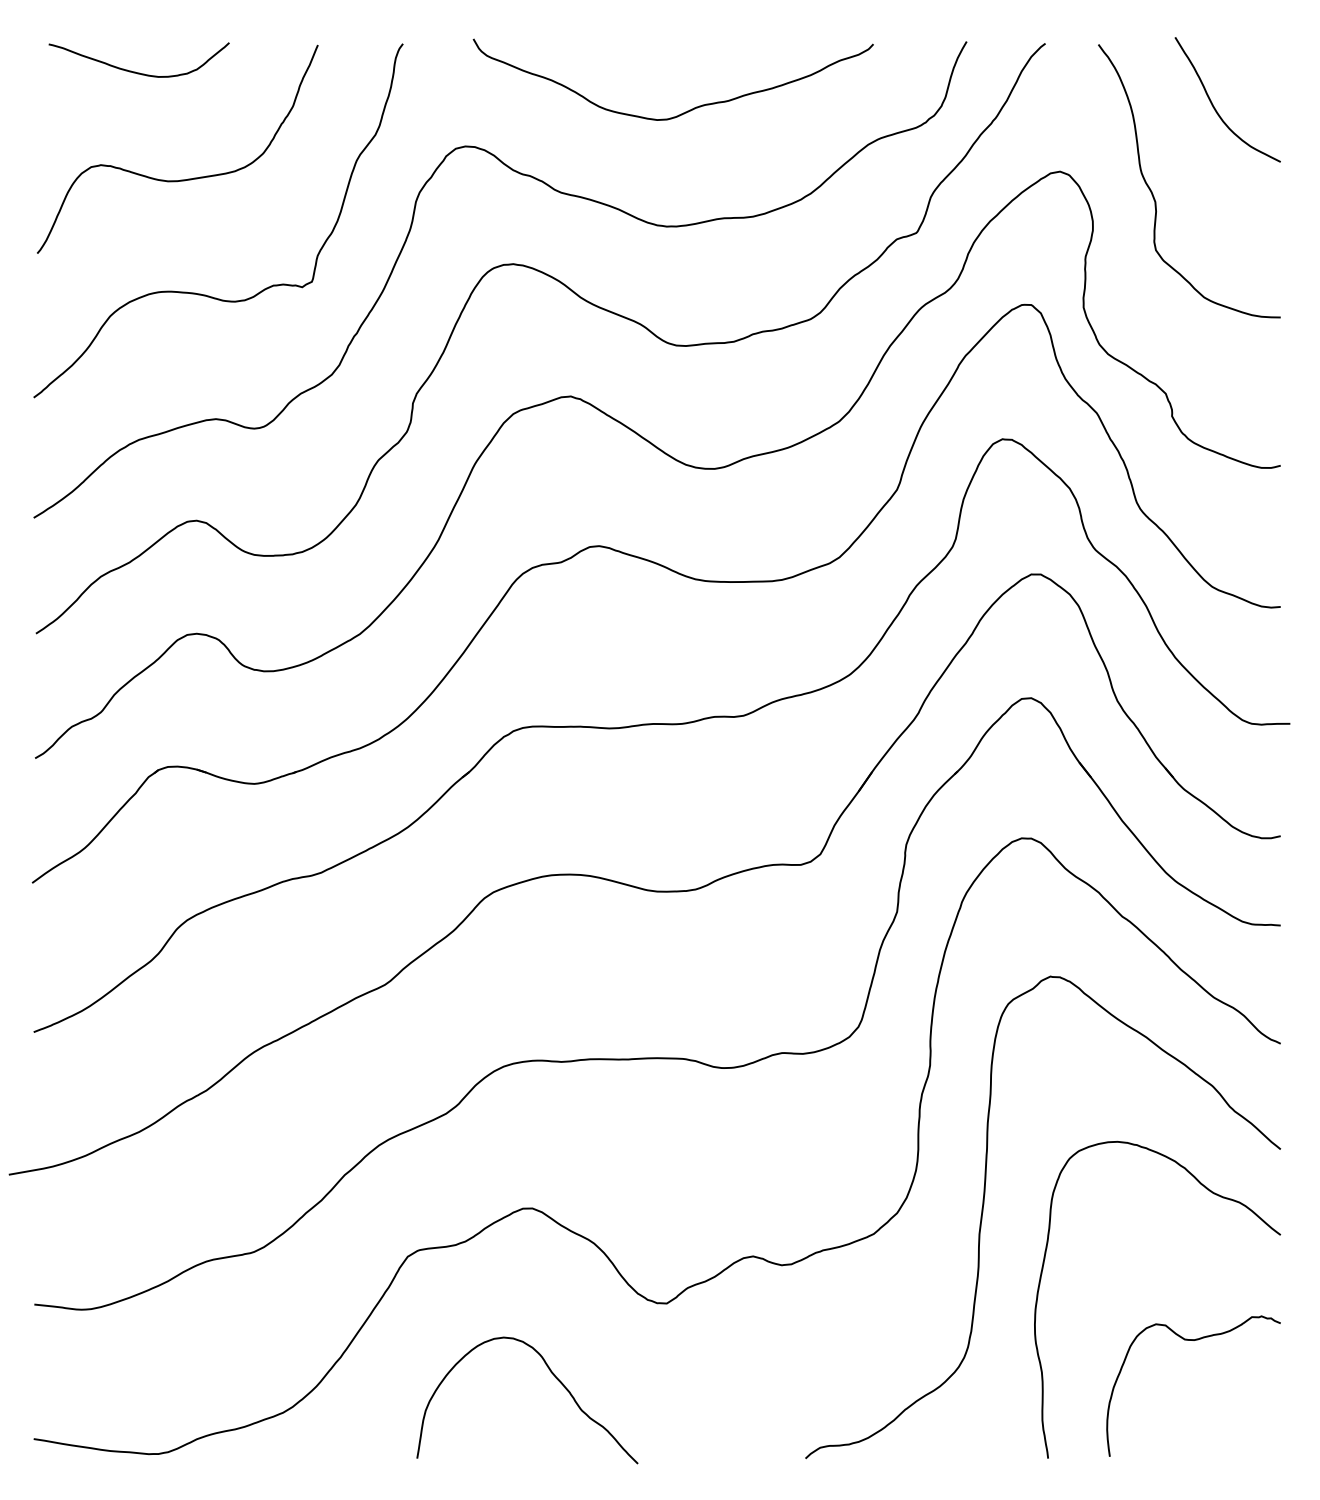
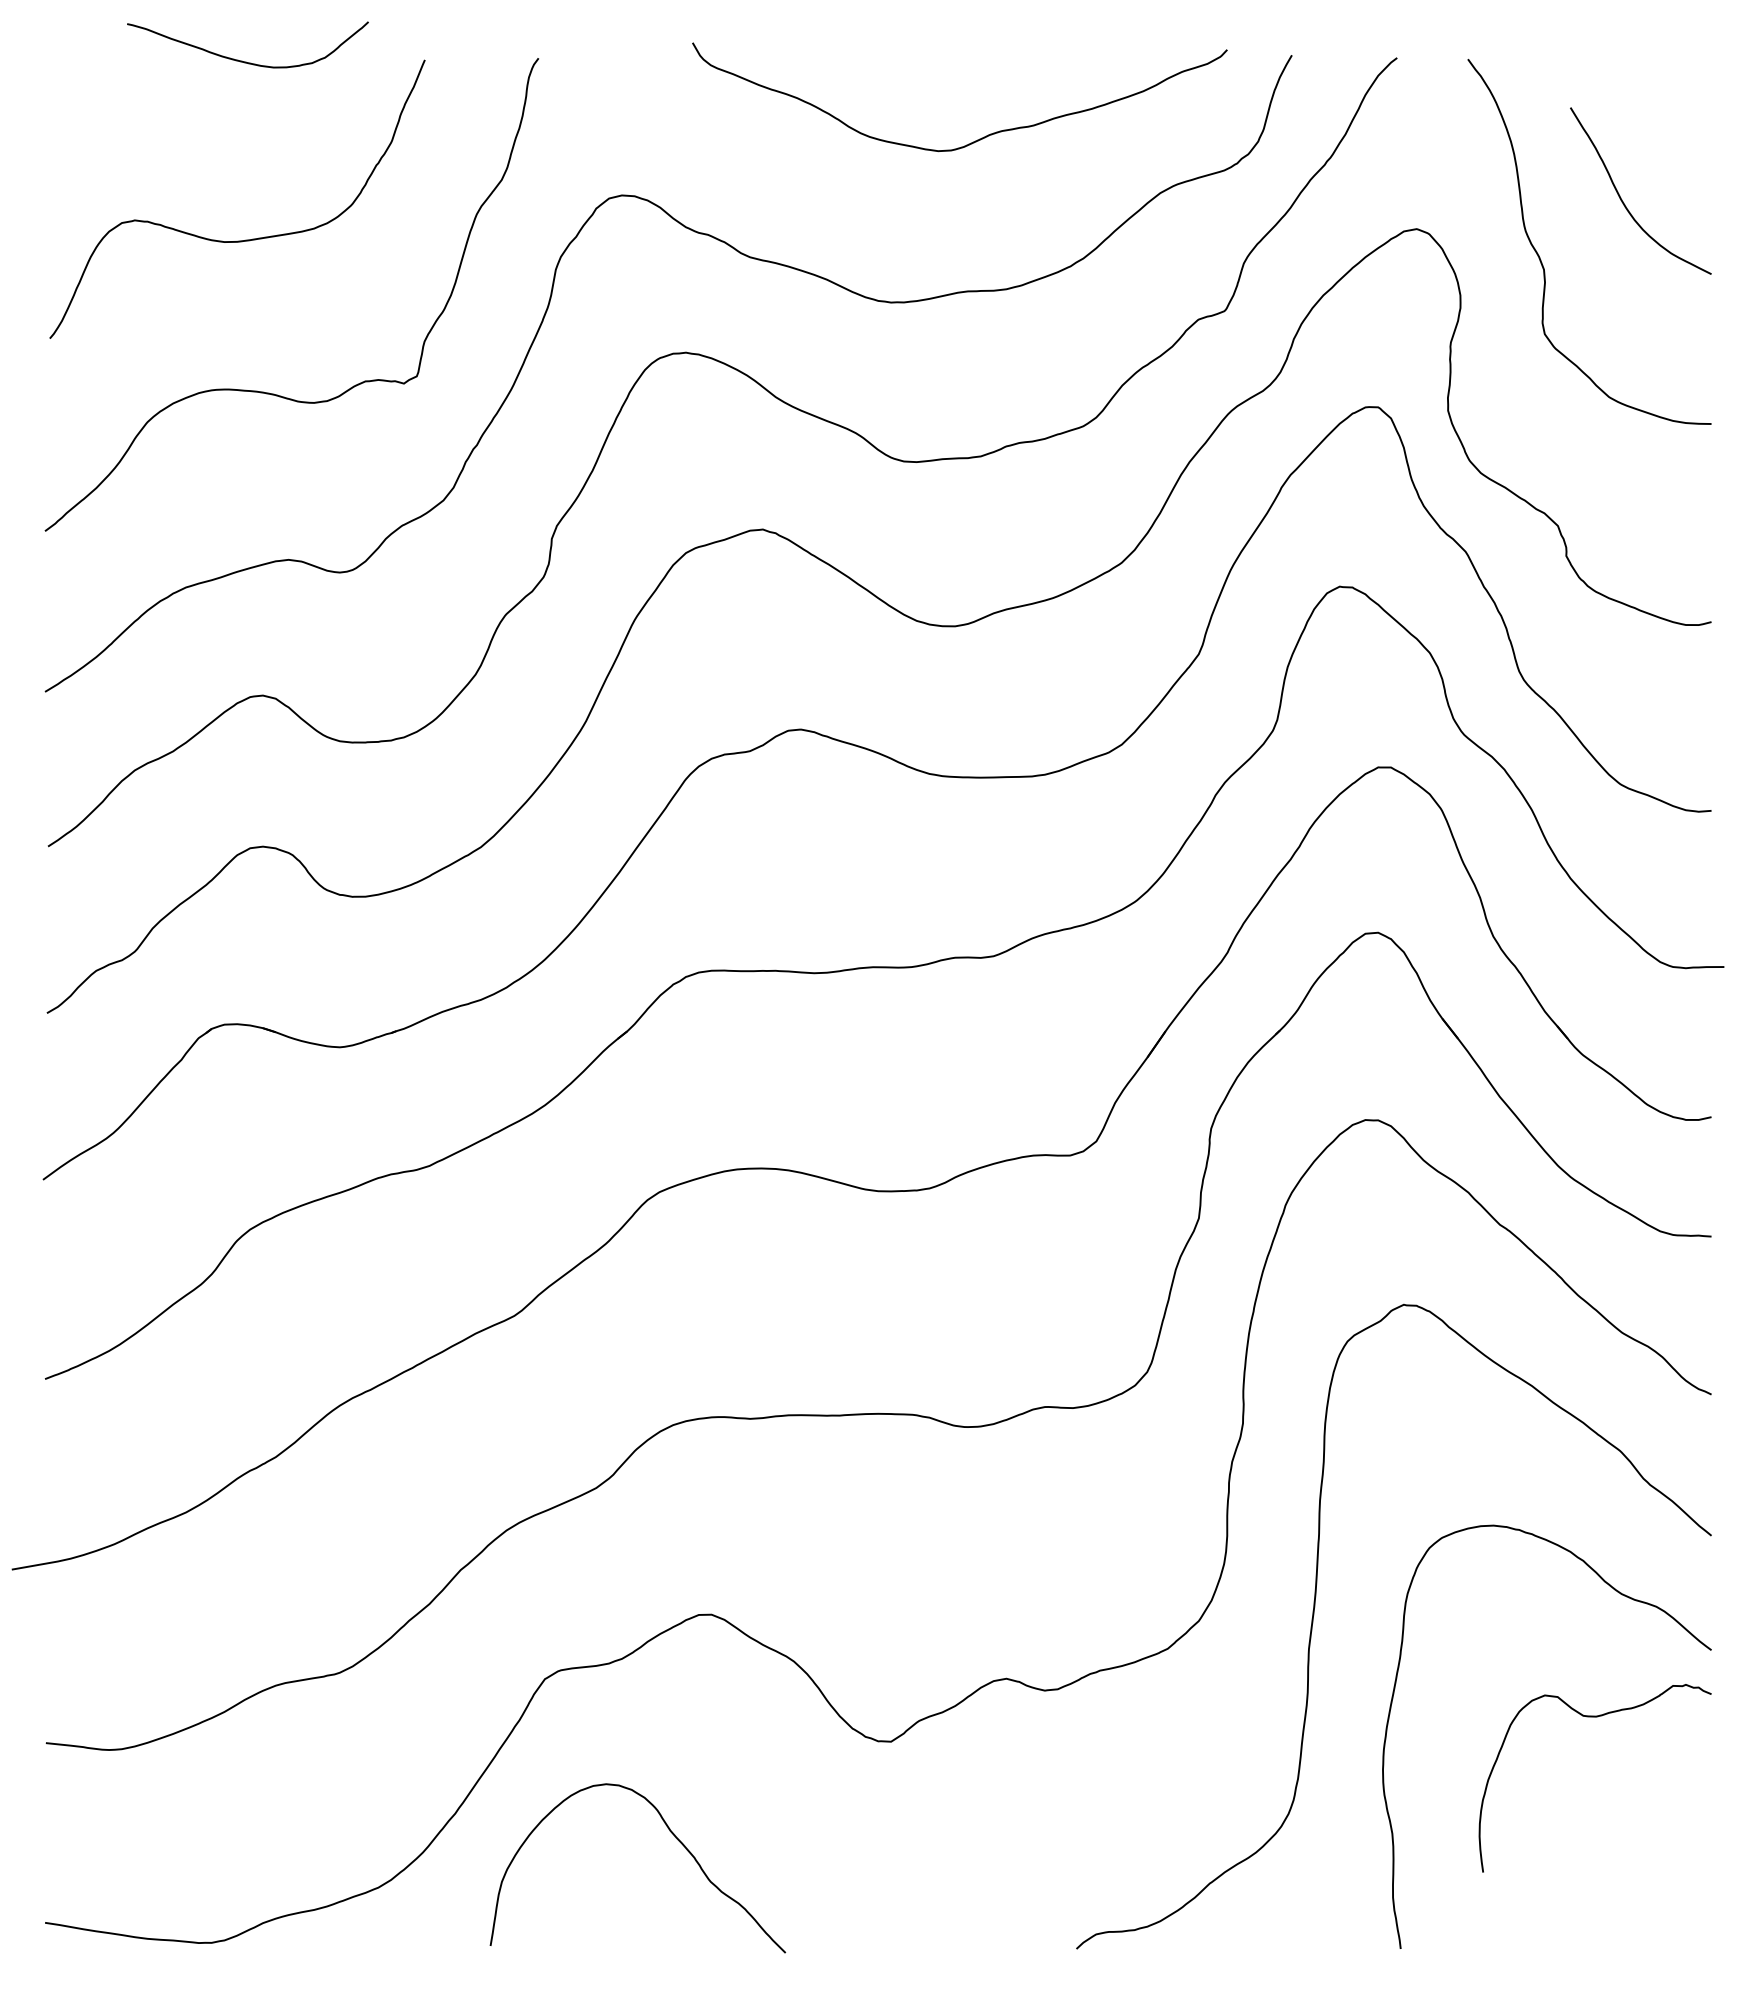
curve: (135, 71) -> (242, 60), moved
curve: (1214, 106) -> (1622, 199), moved
curve: (688, 110) -> (979, 138), moved
curve: (1193, 1340) -> (1594, 1717), moved
curve: (556, 1378) -> (676, 1839), moved

